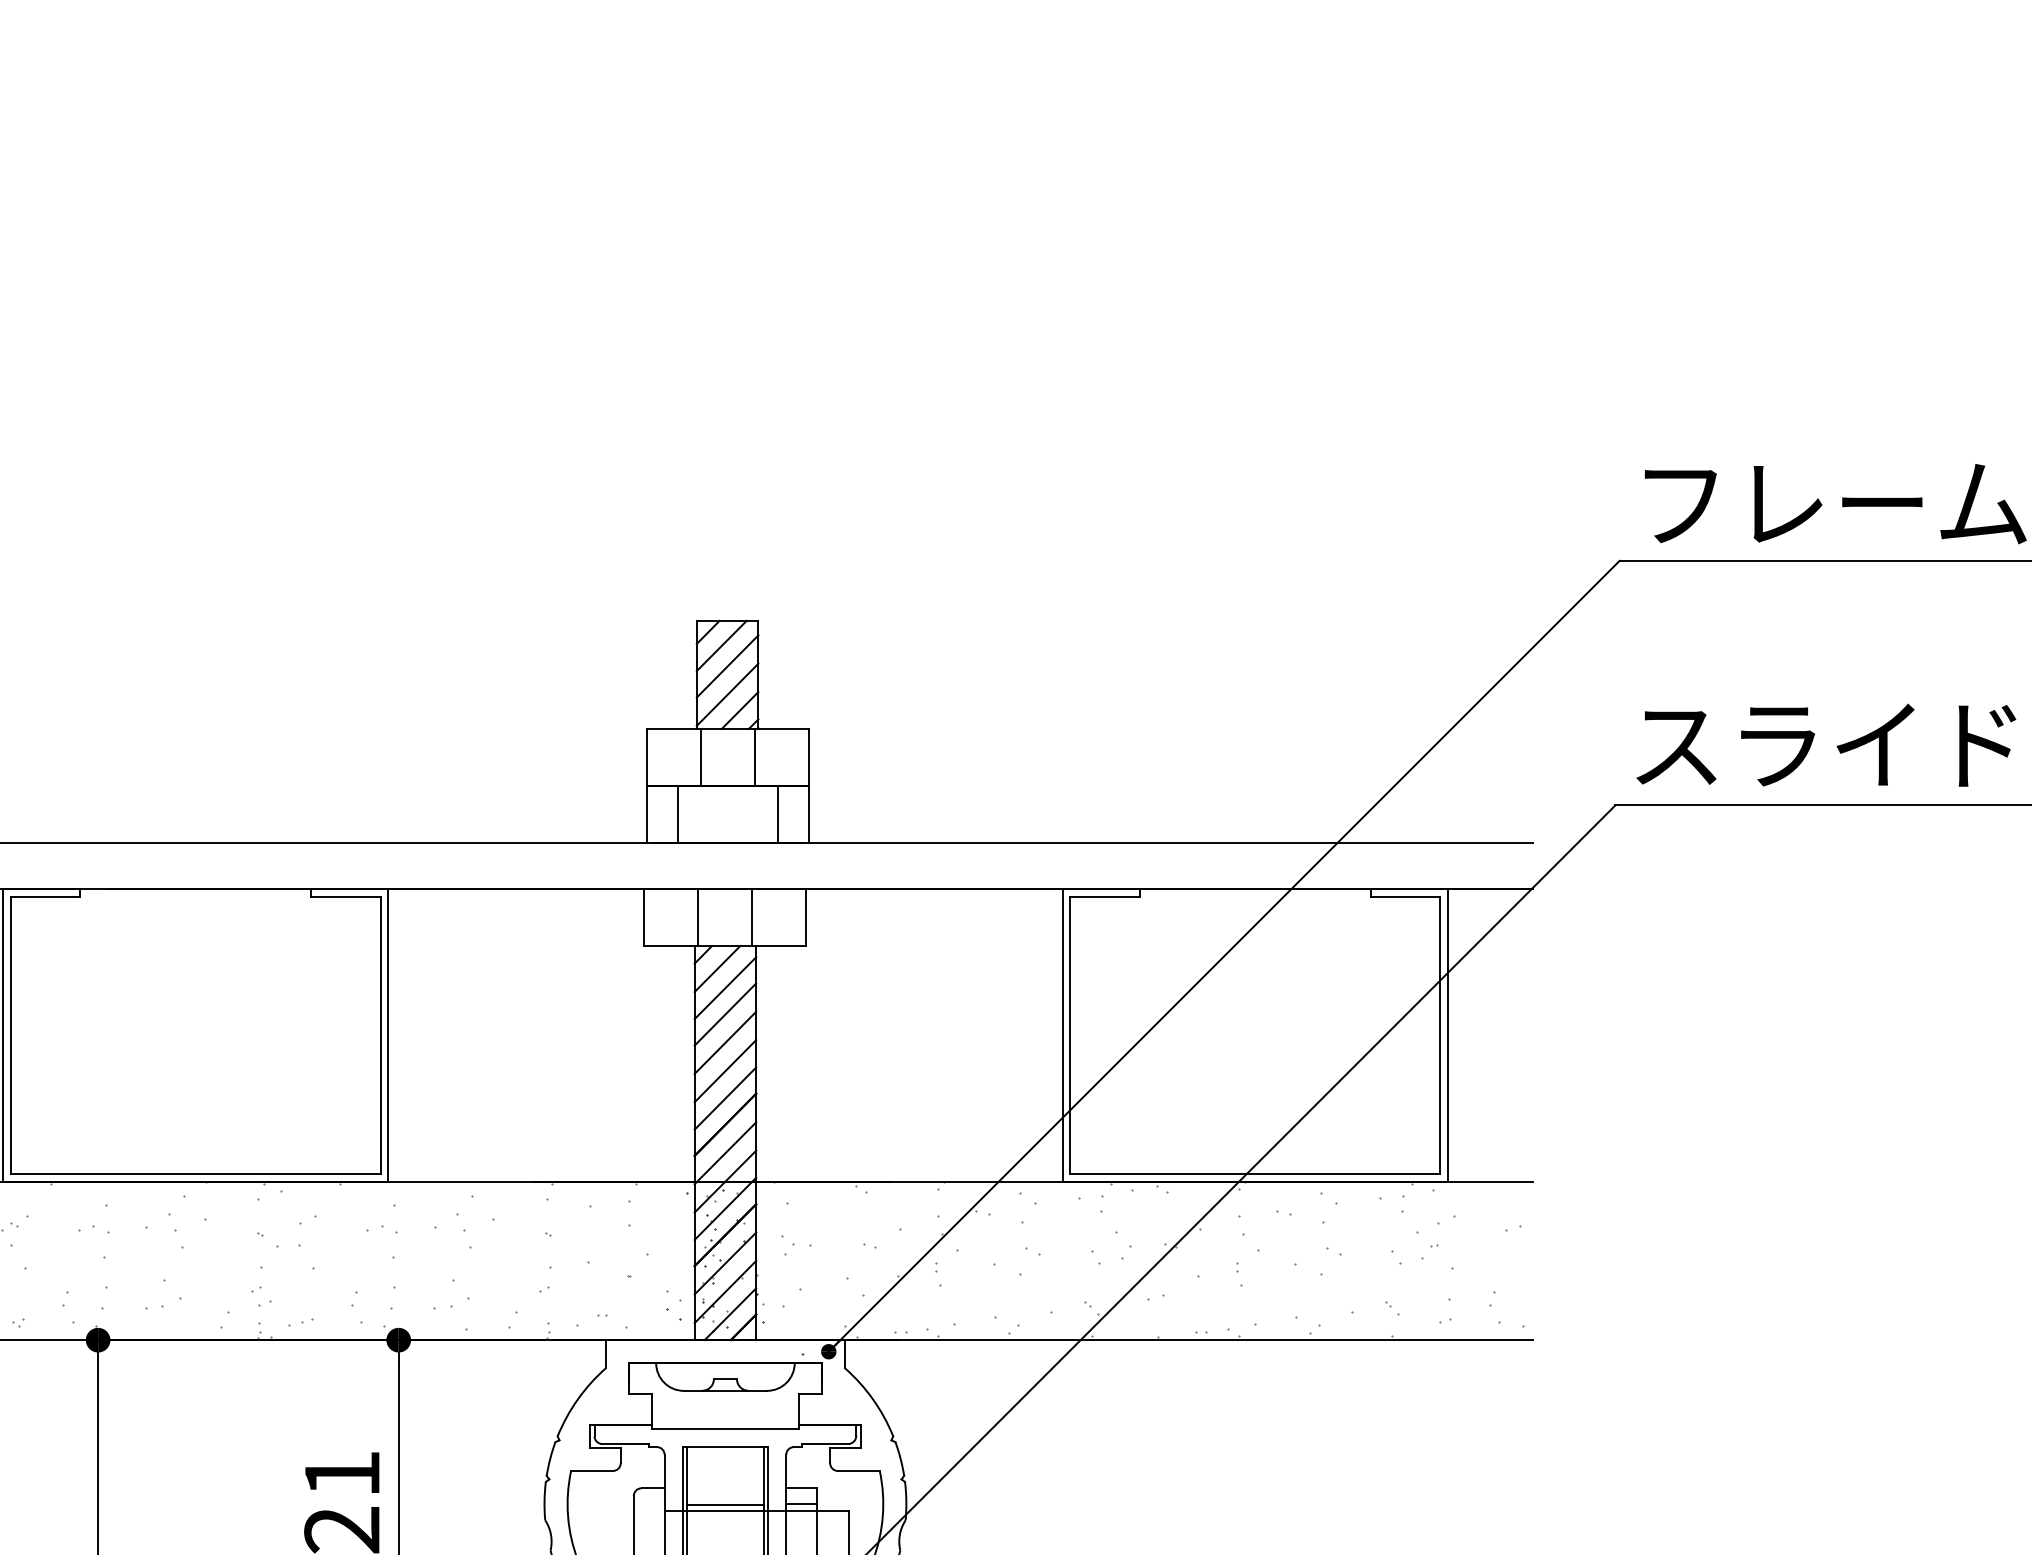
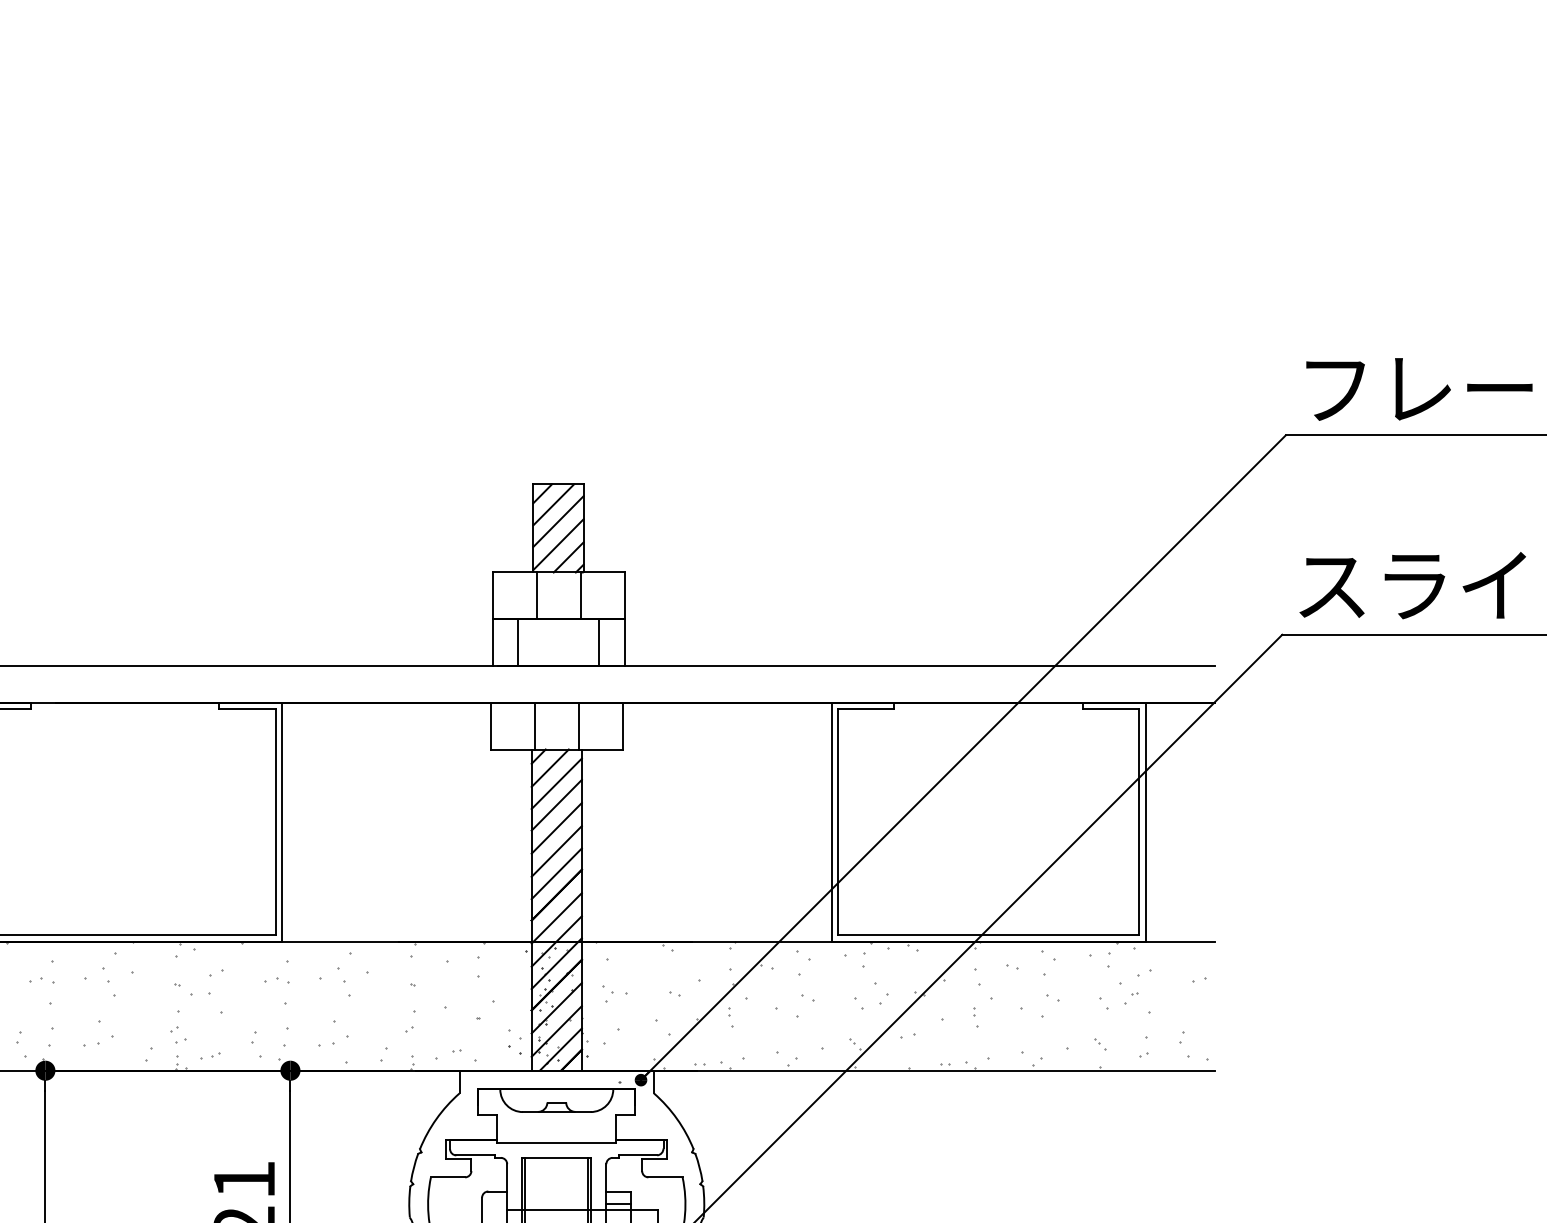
line: (724, 1504) -> (556, 1204), removed

